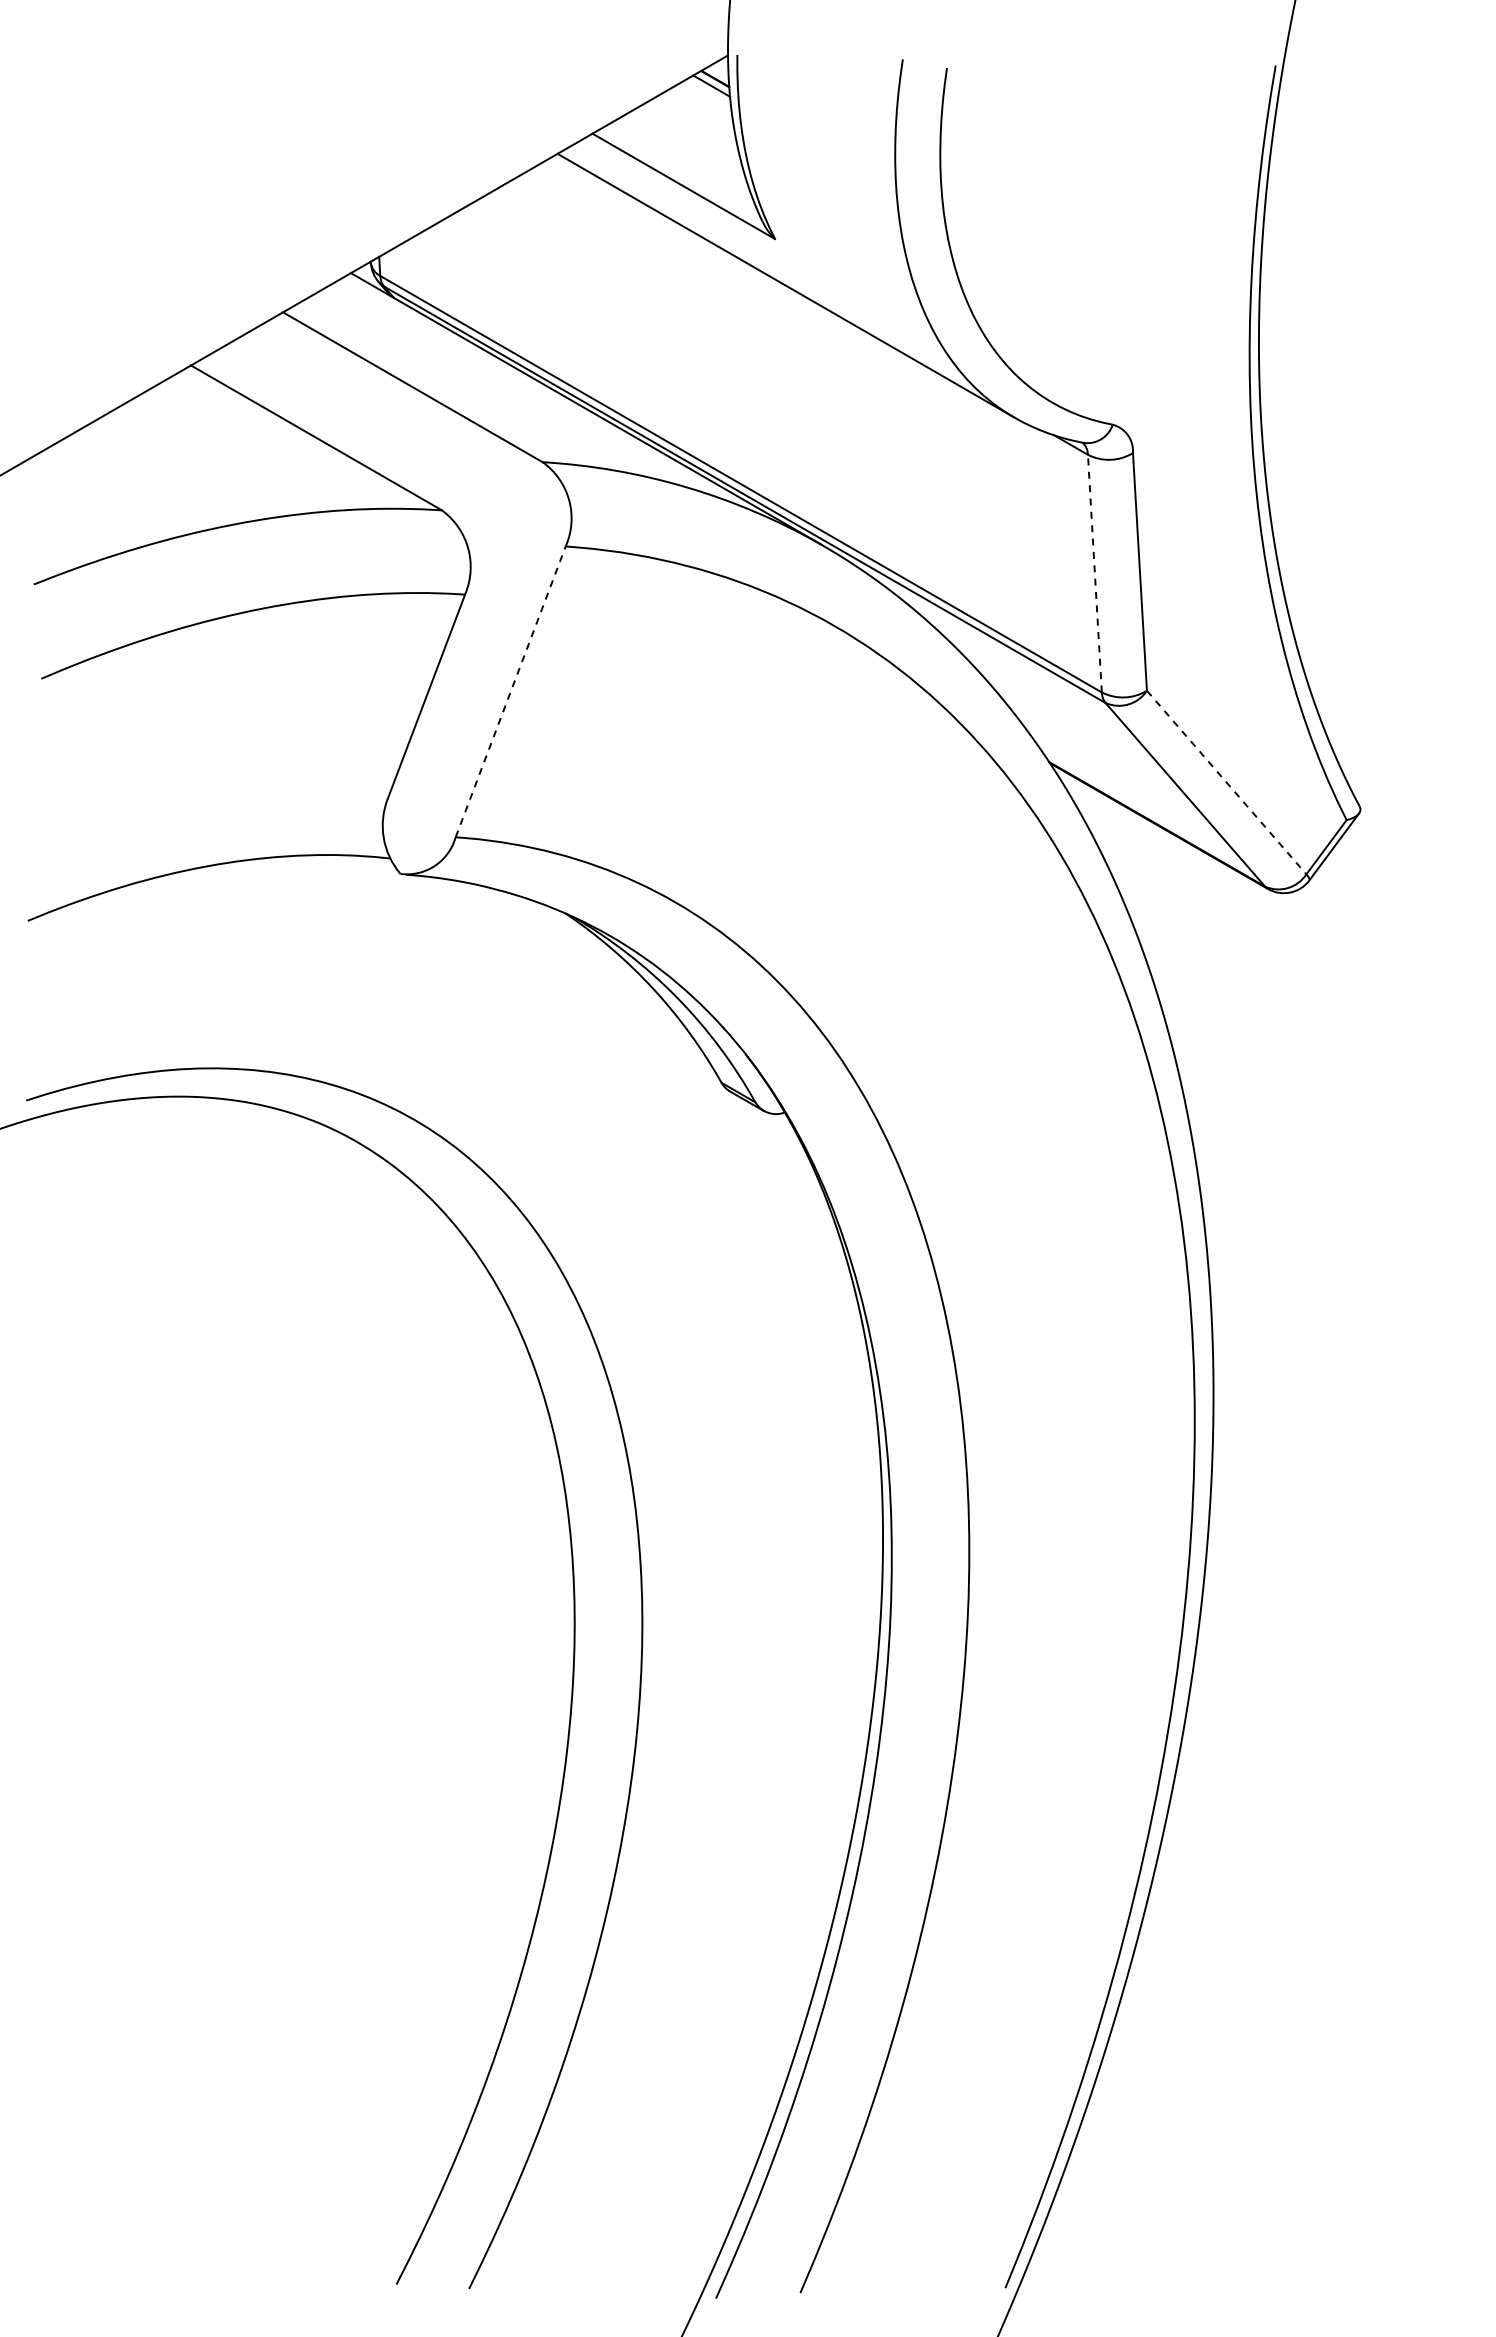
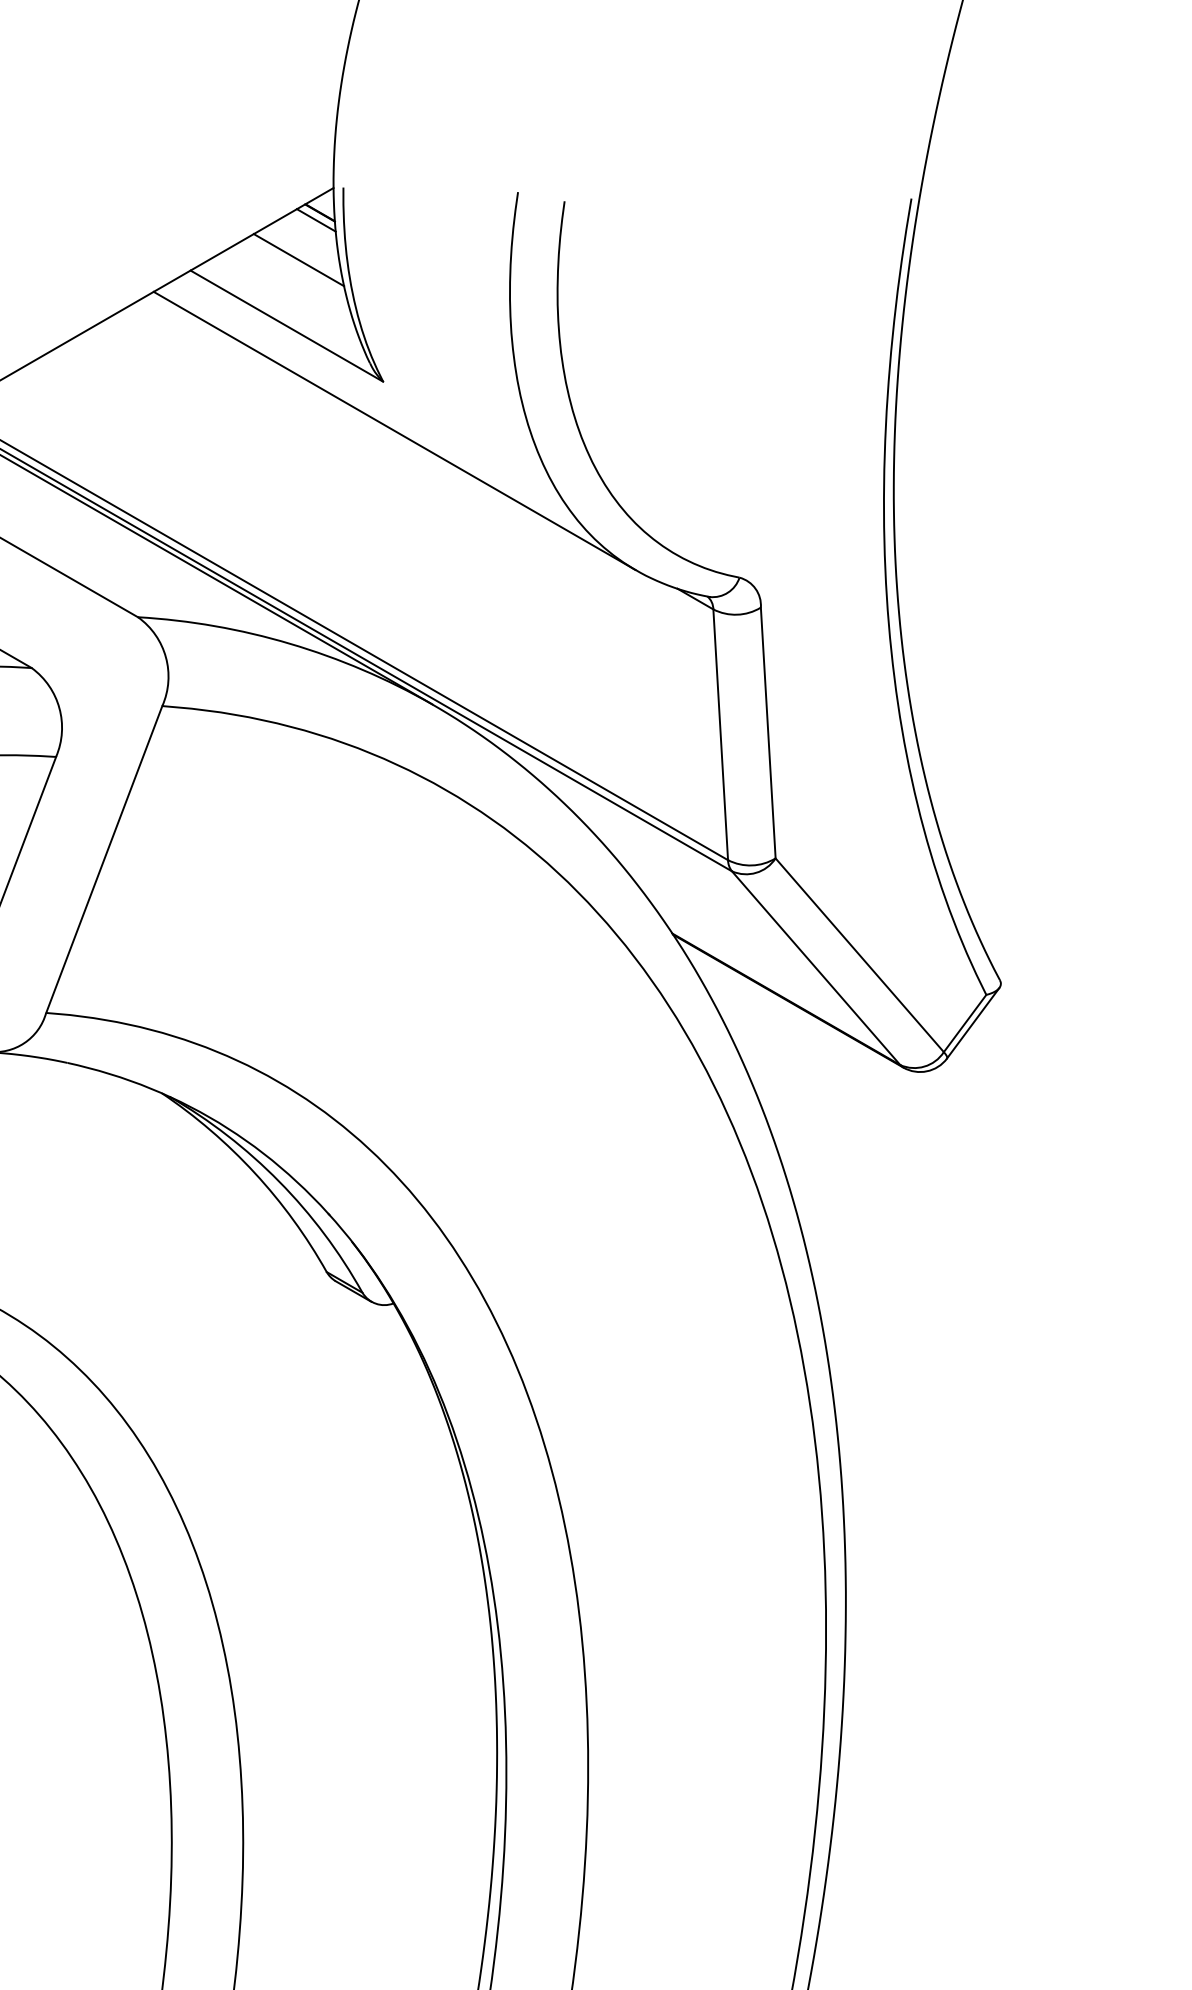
line: (695, 123) -> (299, 259), added
line: (1094, 573) -> (720, 734), dashed -> solid
line: (510, 691) -> (104, 859), dashed -> solid
line: (1226, 782) -> (859, 955), dashed -> solid

